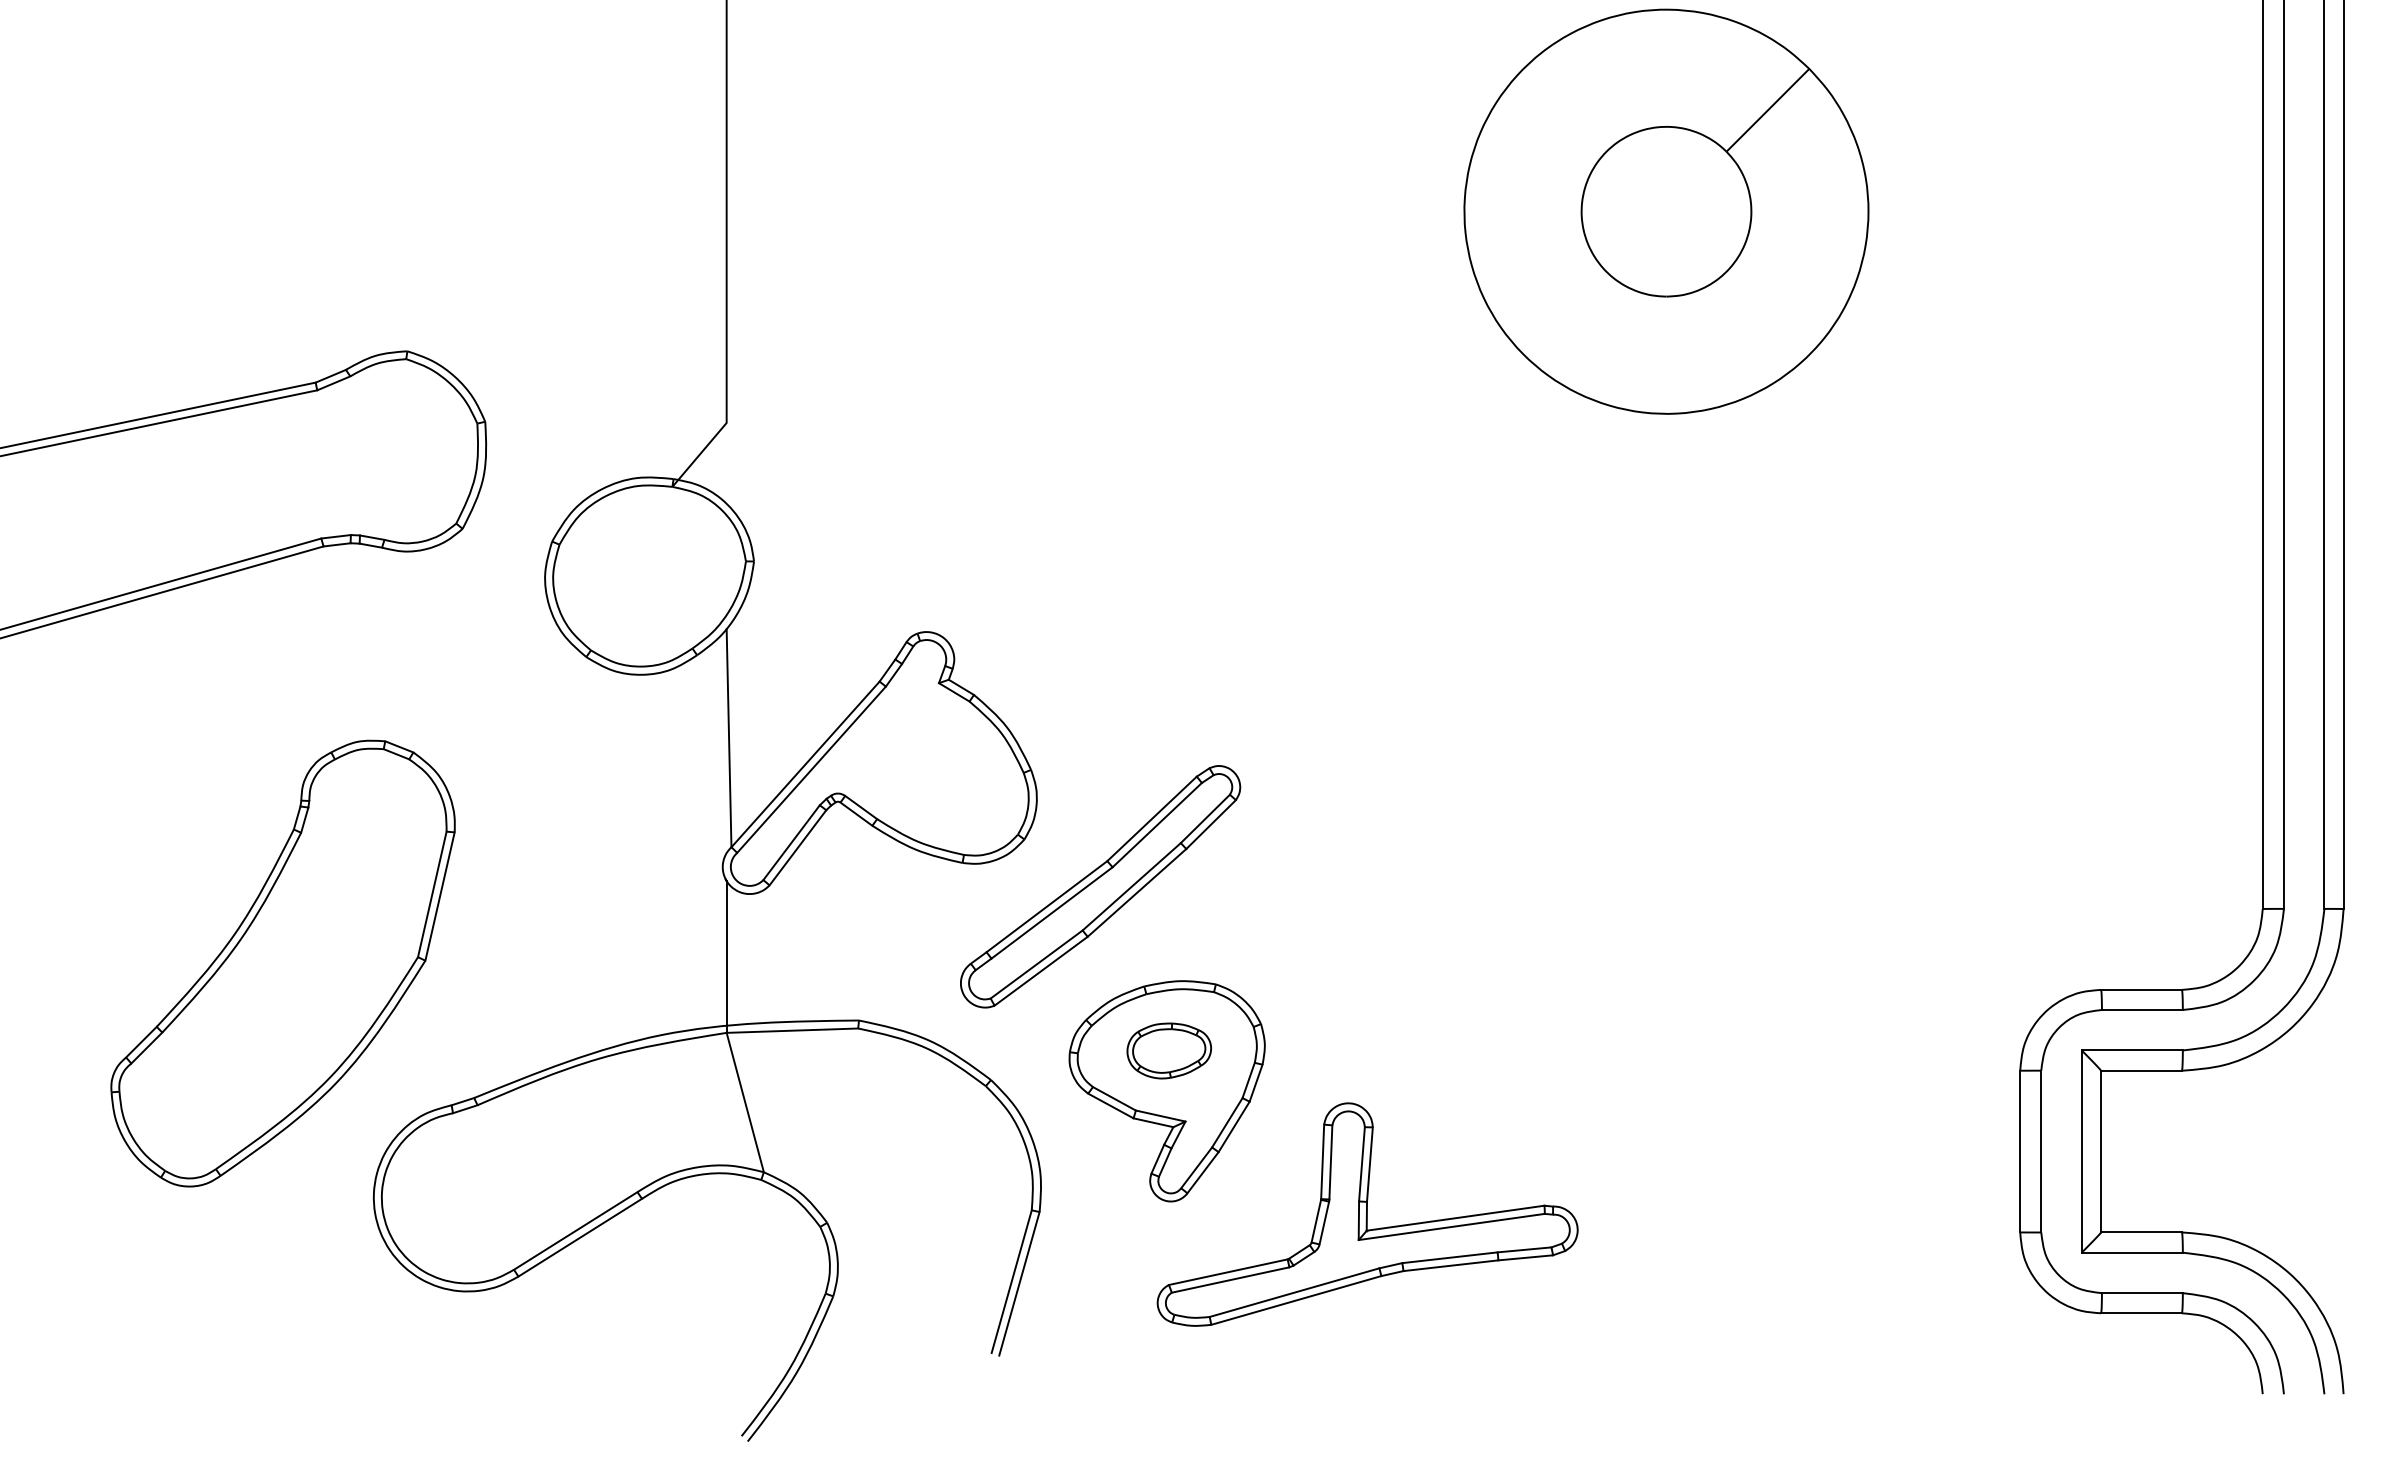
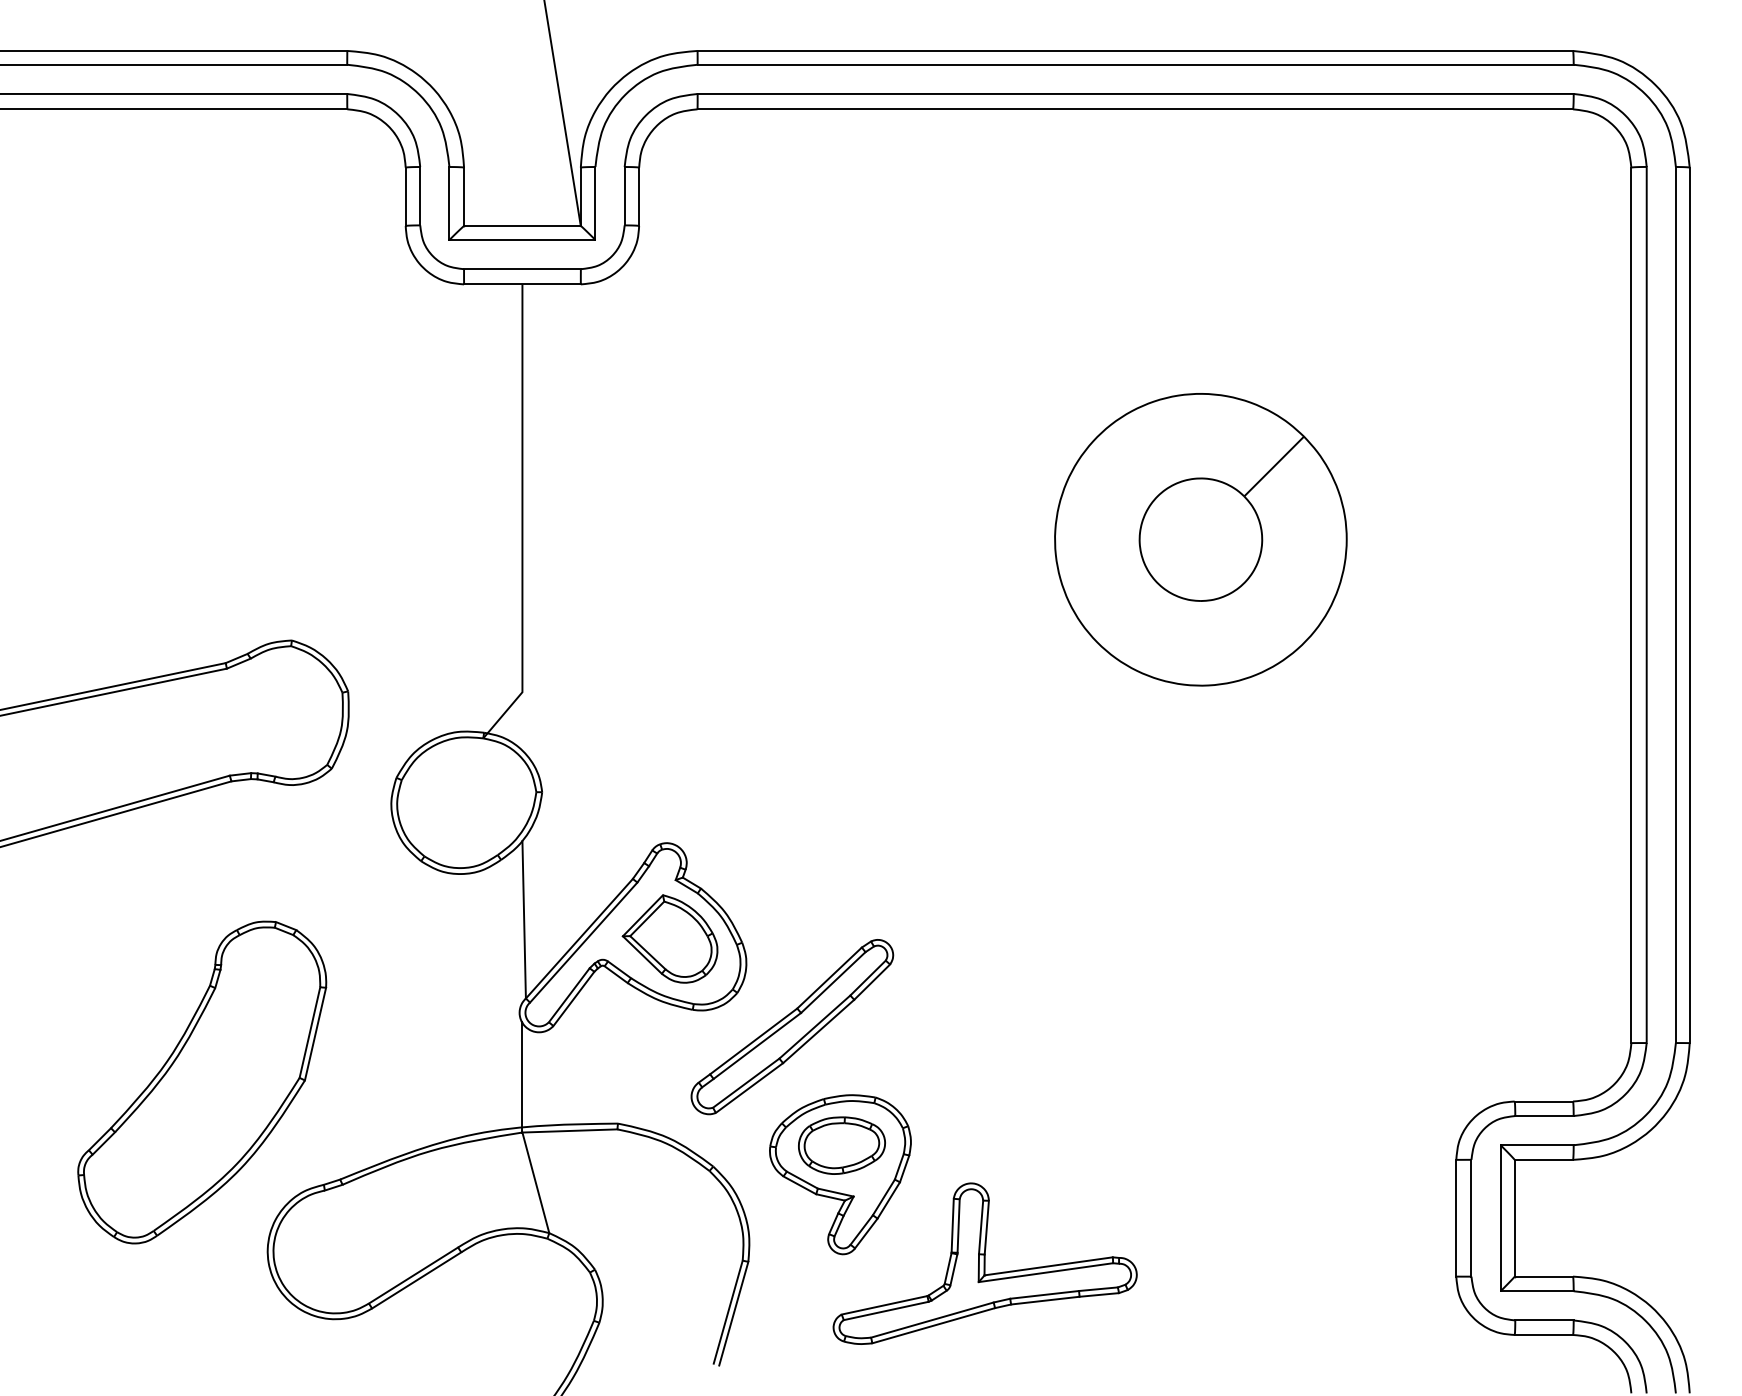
part: (930, 764) -> (669, 938), added
part: (1168, 1050) -> (841, 1145), size x1.43

